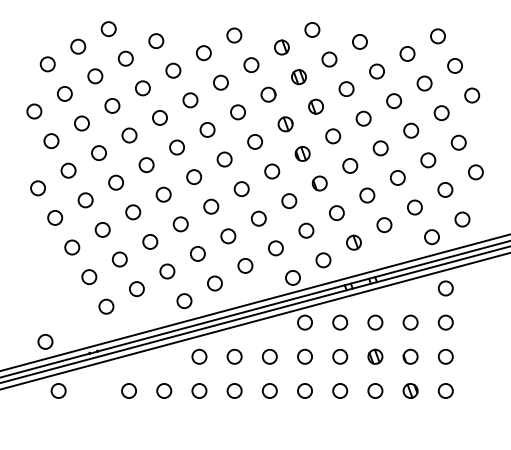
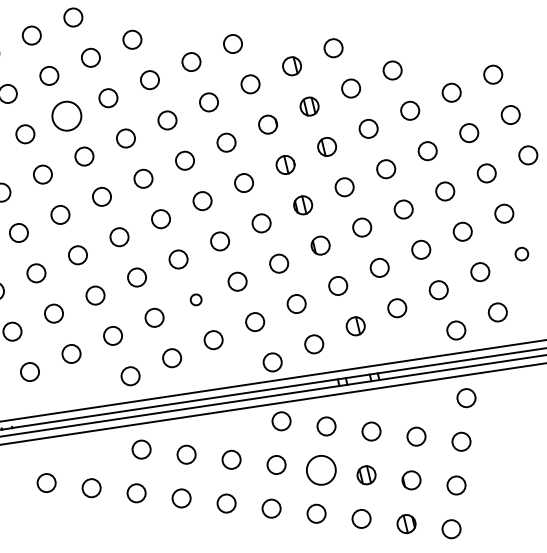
circle: (112, 105) -> (67, 115), size x1.6
circle: (475, 172) -> (521, 254), size x0.7
circle: (228, 236) -> (196, 300), size x0.6
circle: (340, 356) -> (321, 469), size x1.6

